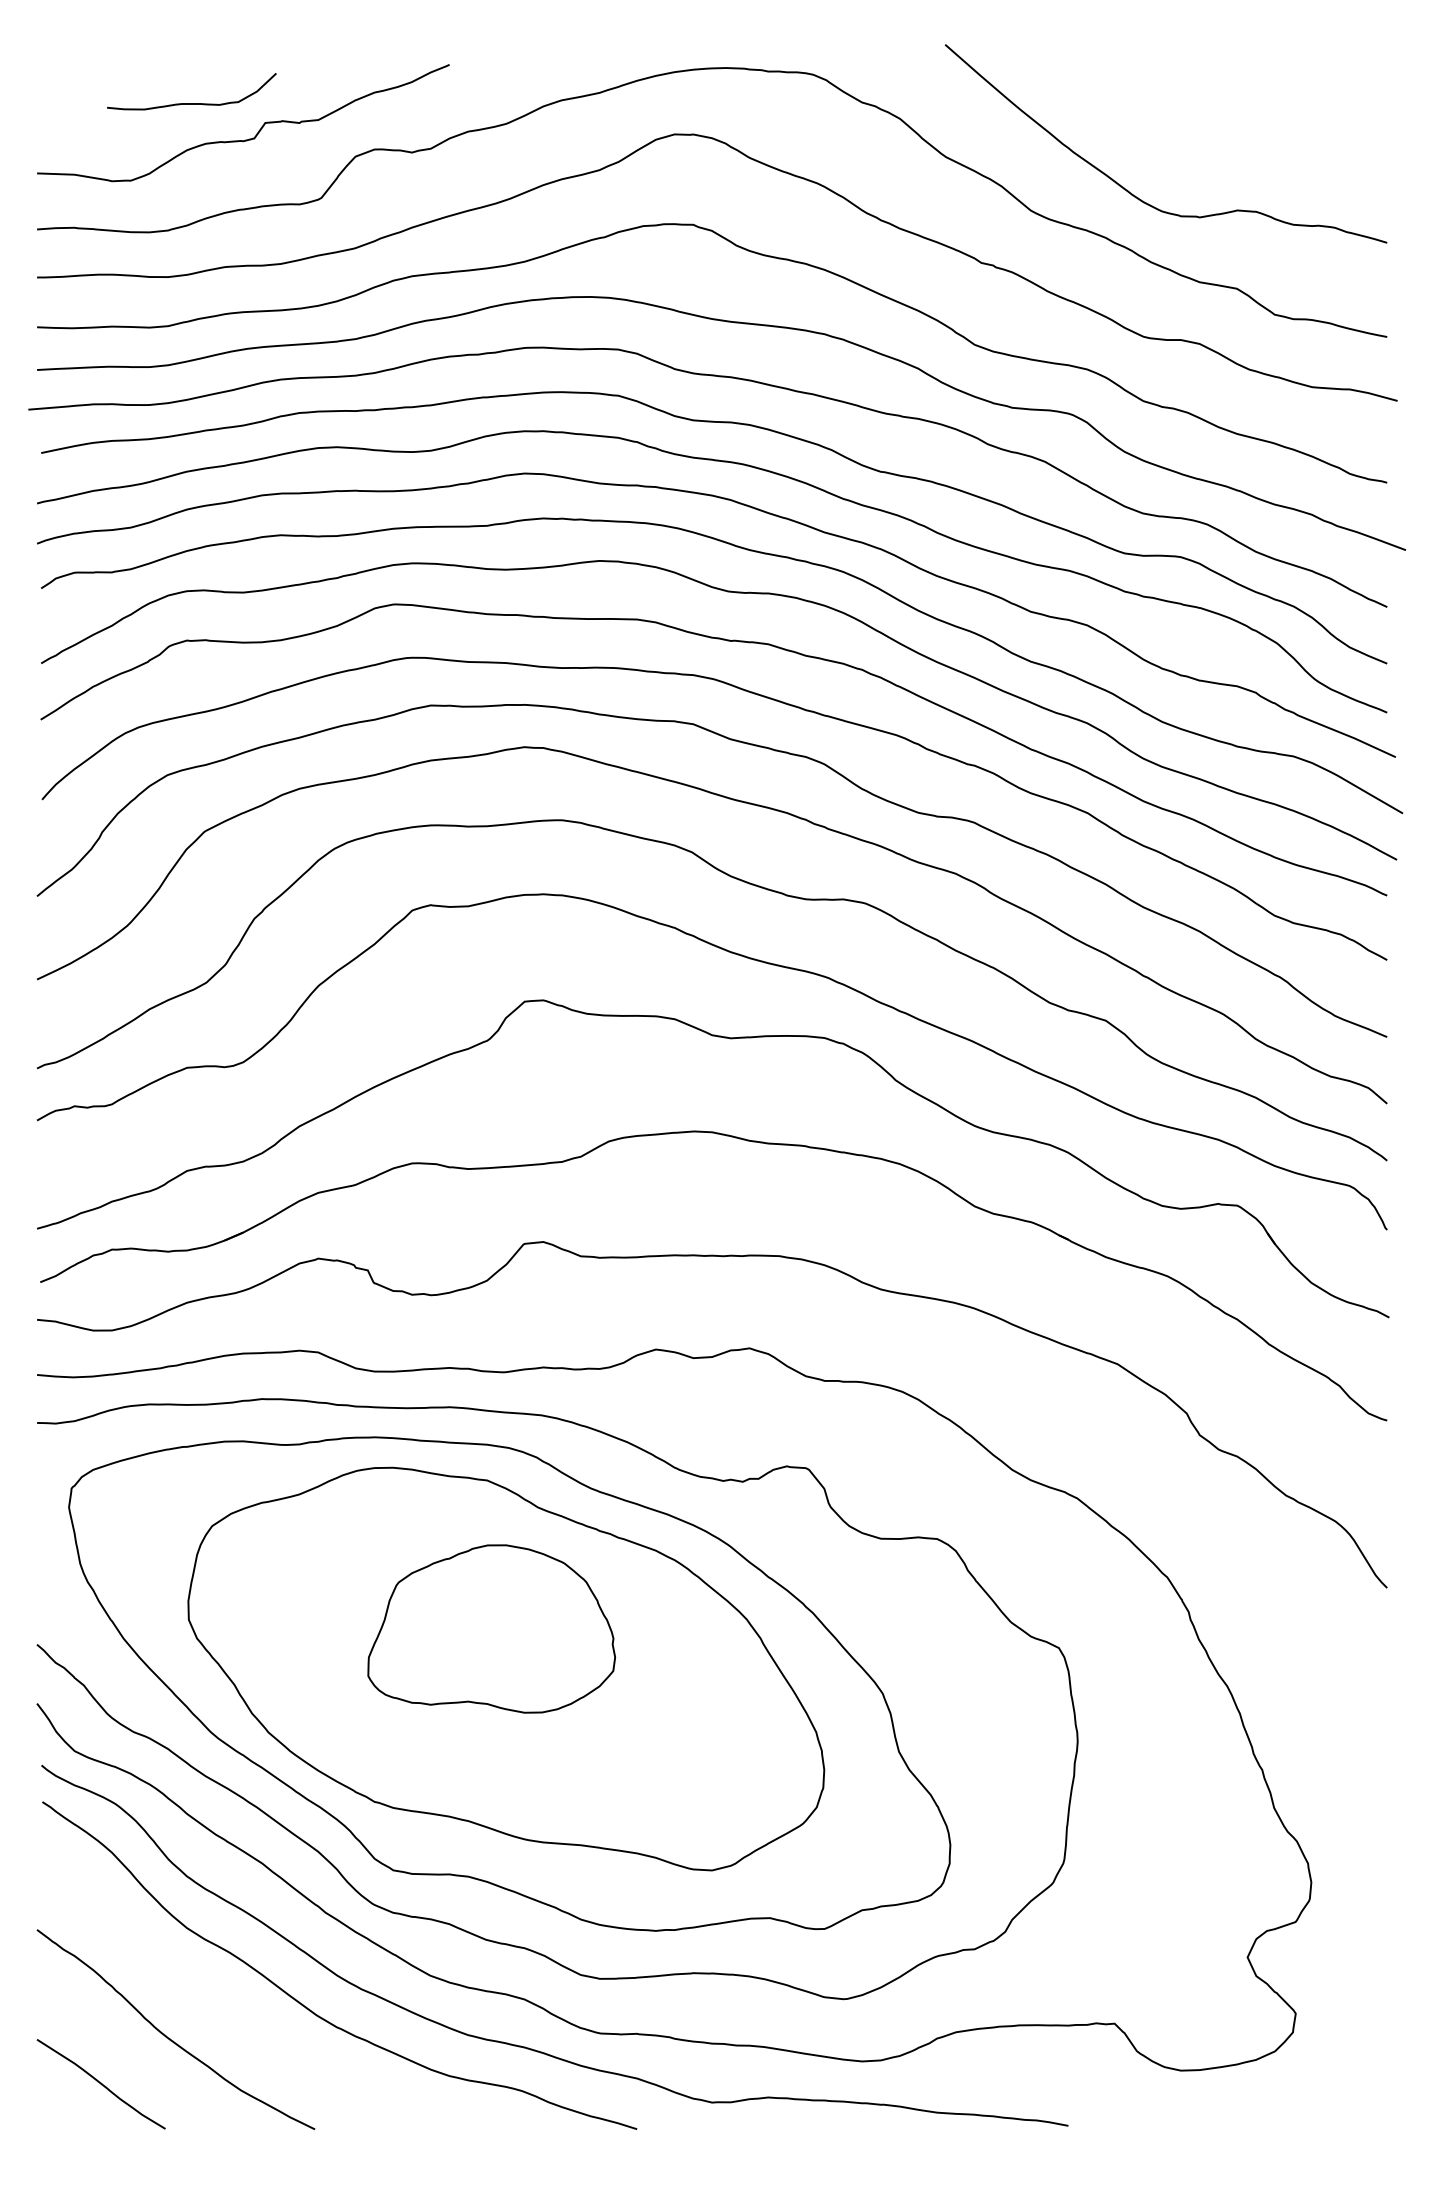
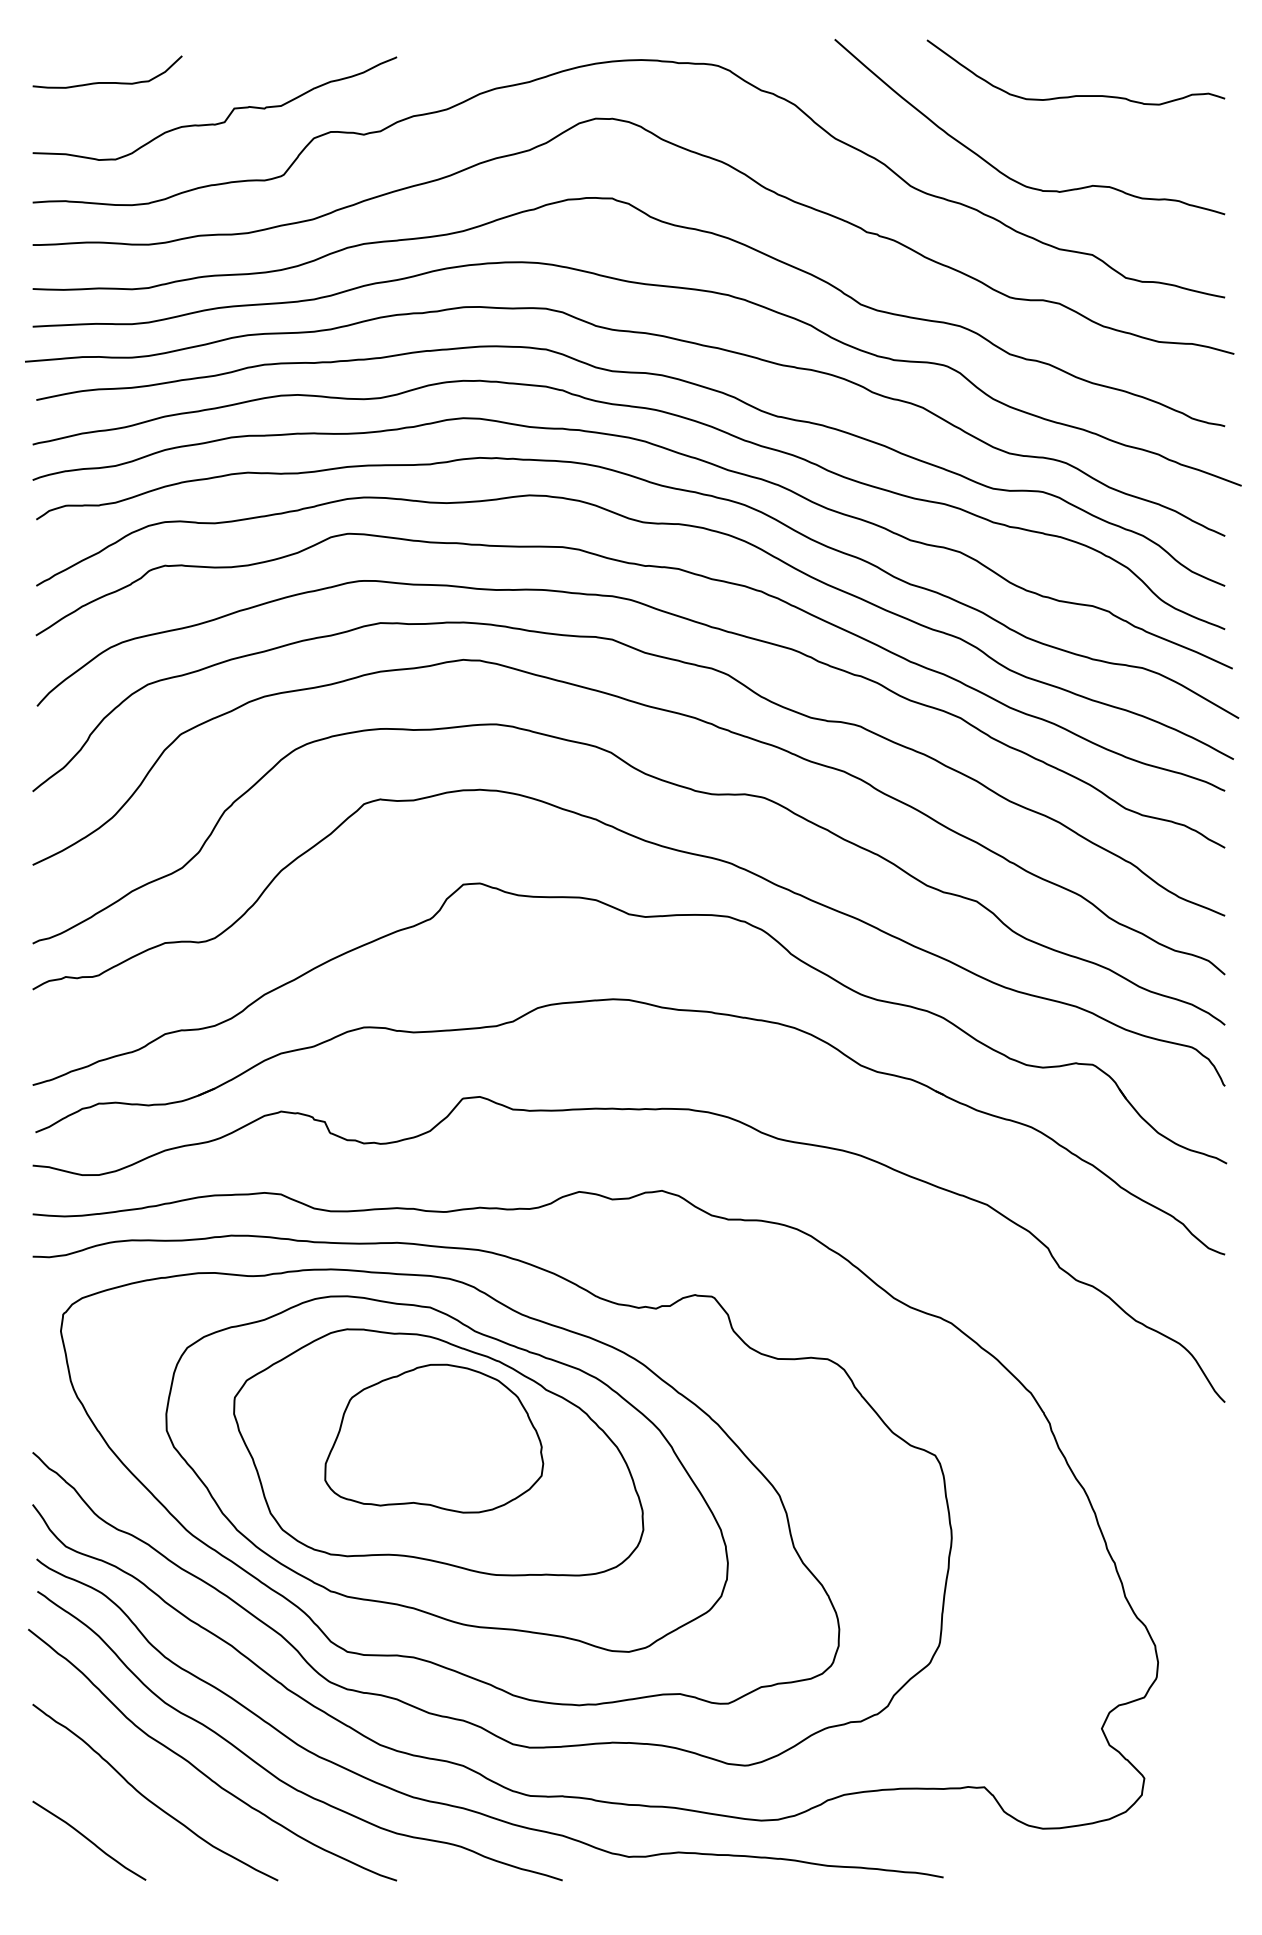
curve: (191, 103) -> (107, 82), moved
curve: (1218, 107) -> (1076, 94), added
part: (496, 1644) -> (438, 1452), added
curve: (228, 2005) -> (201, 1771), added

